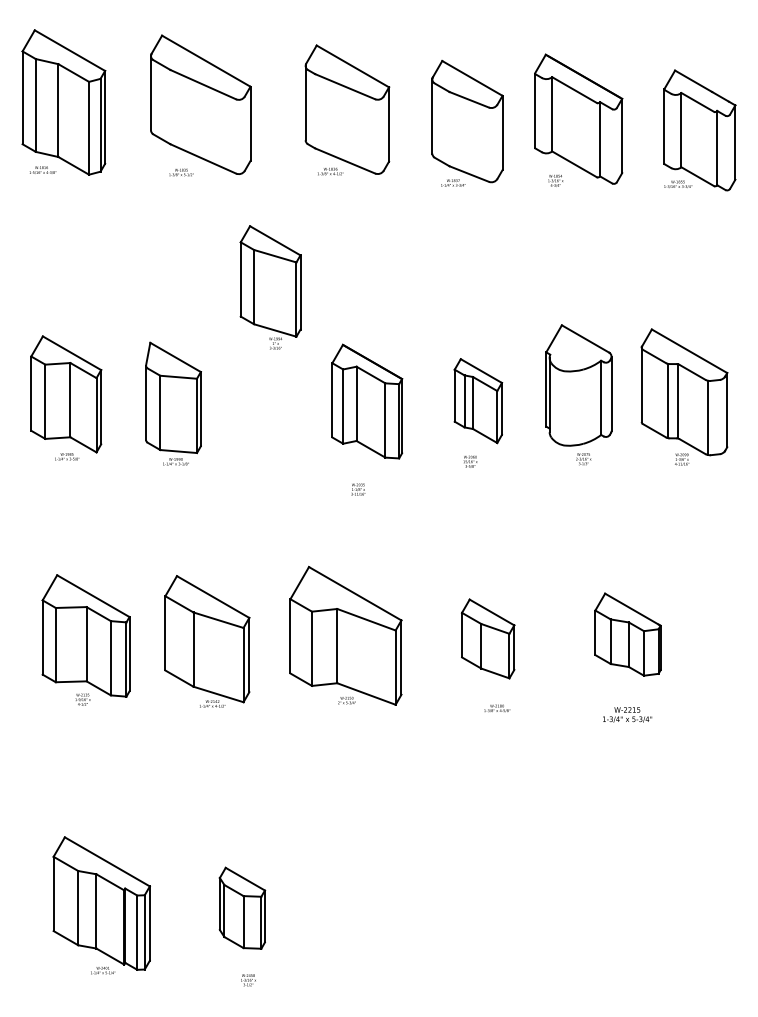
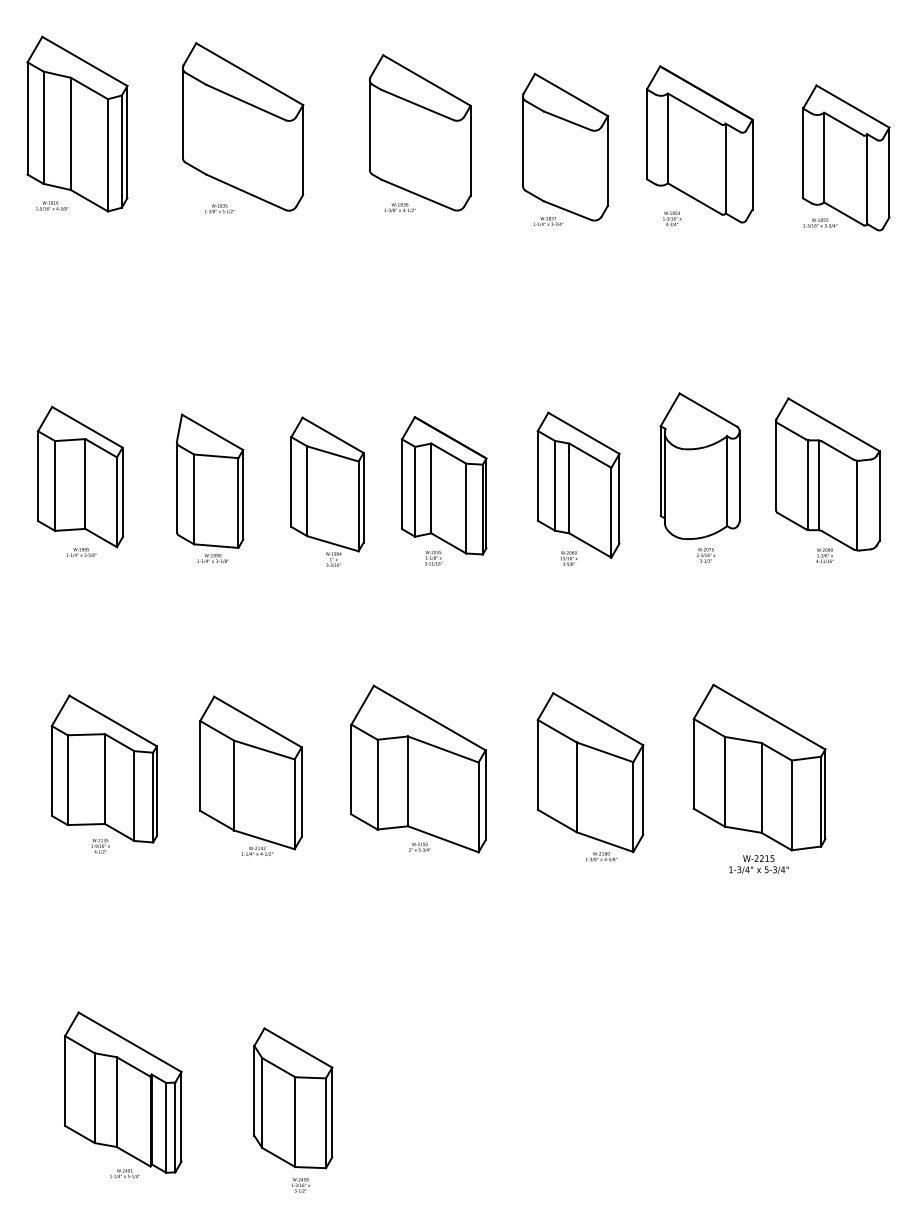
part: (270, 287) -> (327, 491), moved
part: (478, 400) -> (578, 484), size x1.43
text: (358, 489) -> (433, 557), moved
part: (627, 634) -> (759, 767), size x1.67
part: (488, 638) -> (590, 772), size x1.67
part: (242, 908) -> (293, 1098), size x1.43

